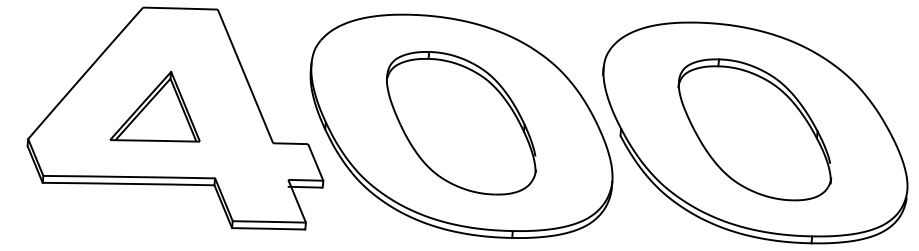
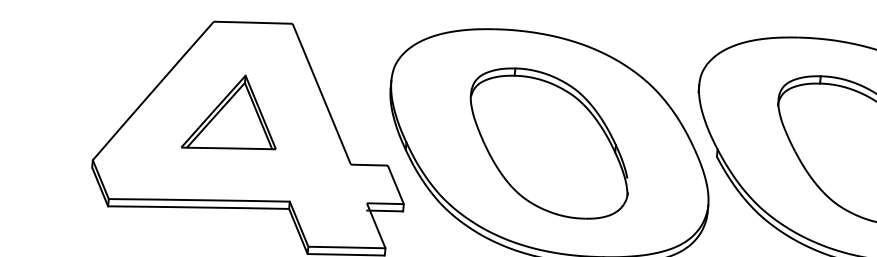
part: (154, 106) -> (228, 112), moved

